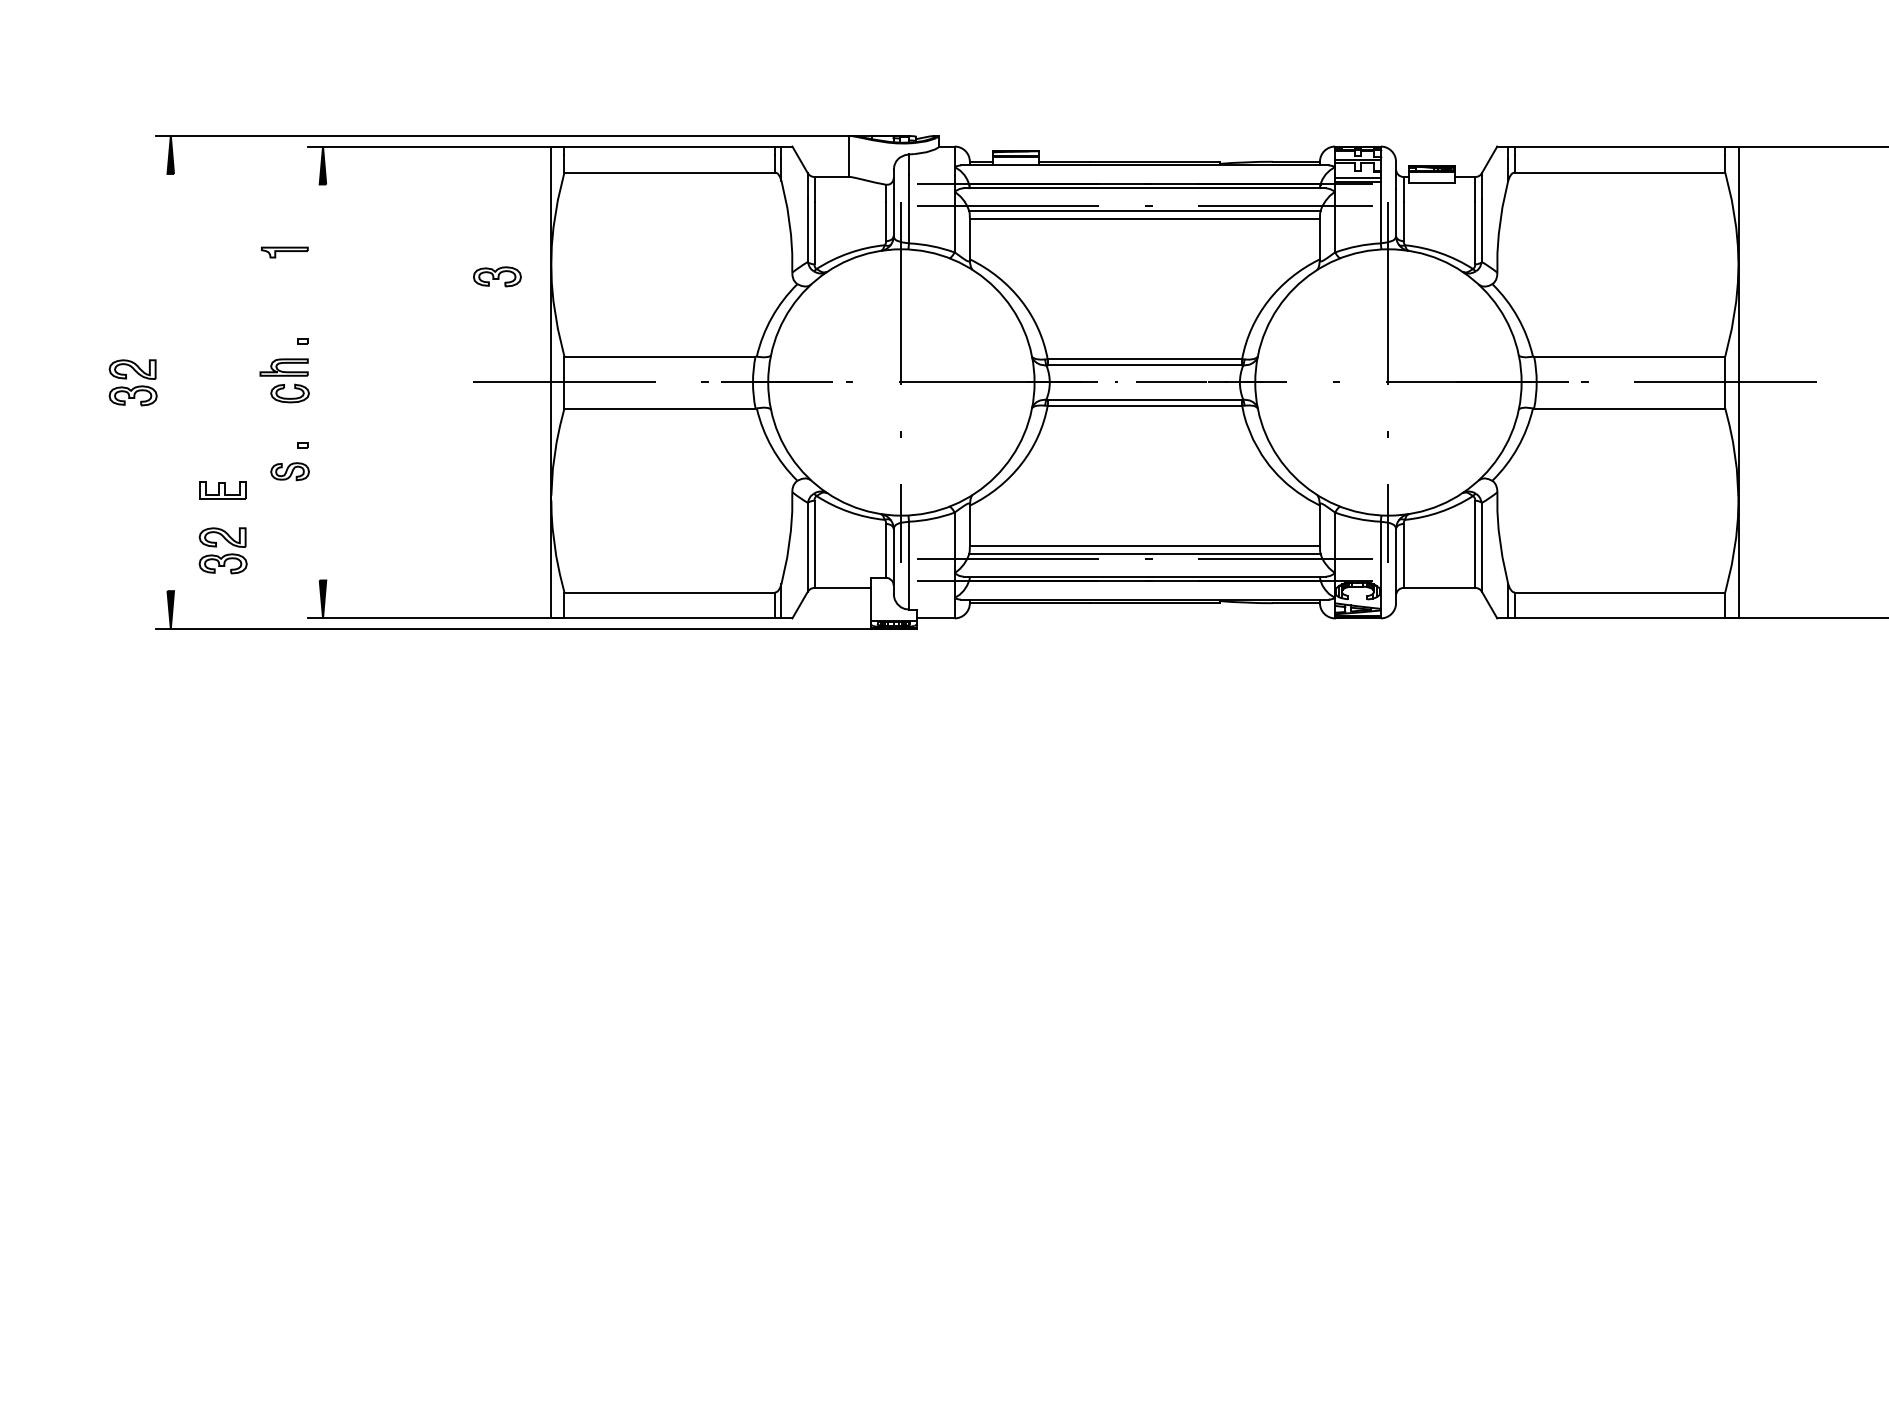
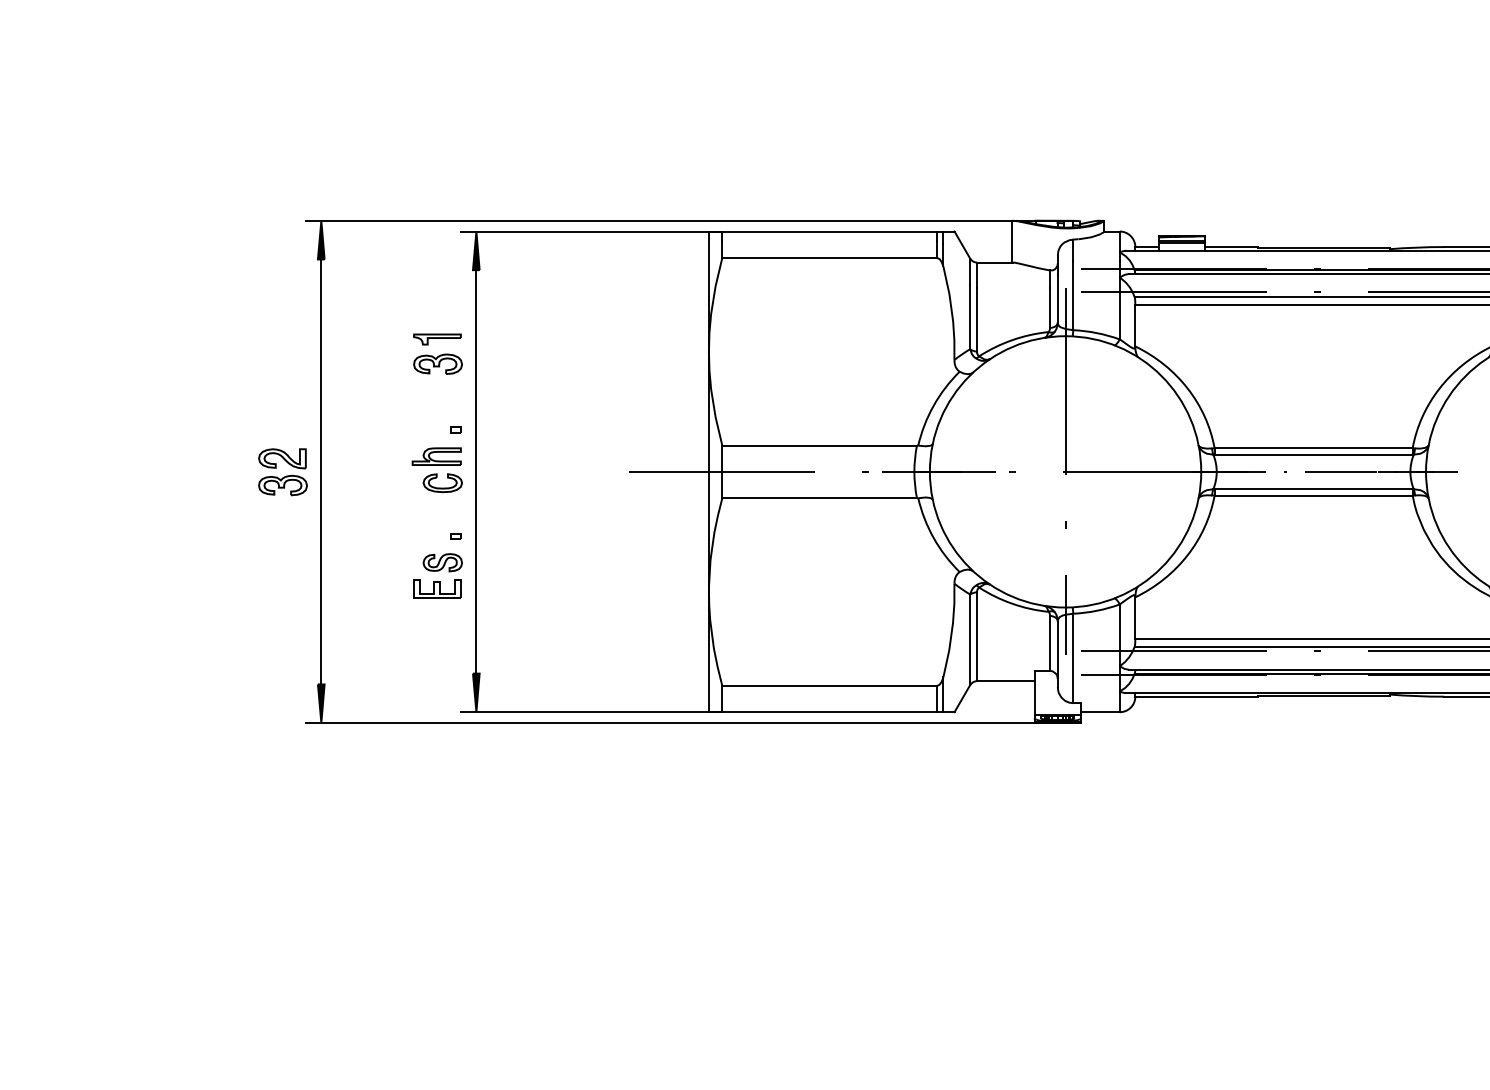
part: (497, 276) -> (438, 363), moved
line: (170, 382) -> (320, 471), added
line: (323, 382) -> (476, 471), added
part: (222, 490) -> (437, 589), moved
part: (222, 550) -> (373, 643), removed

